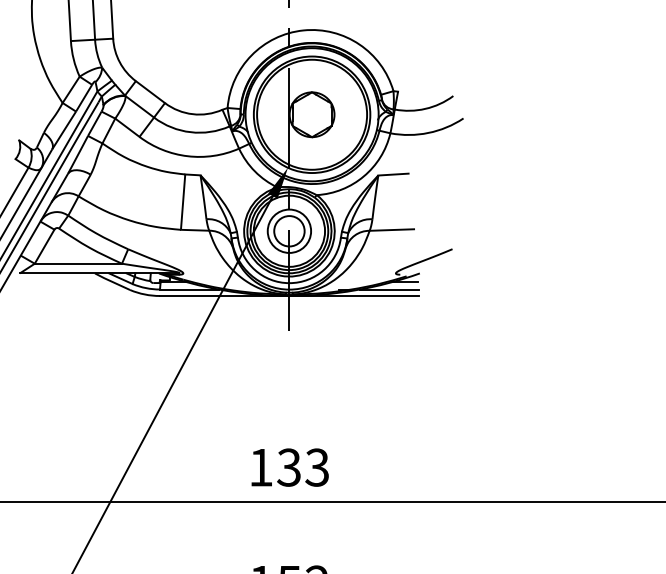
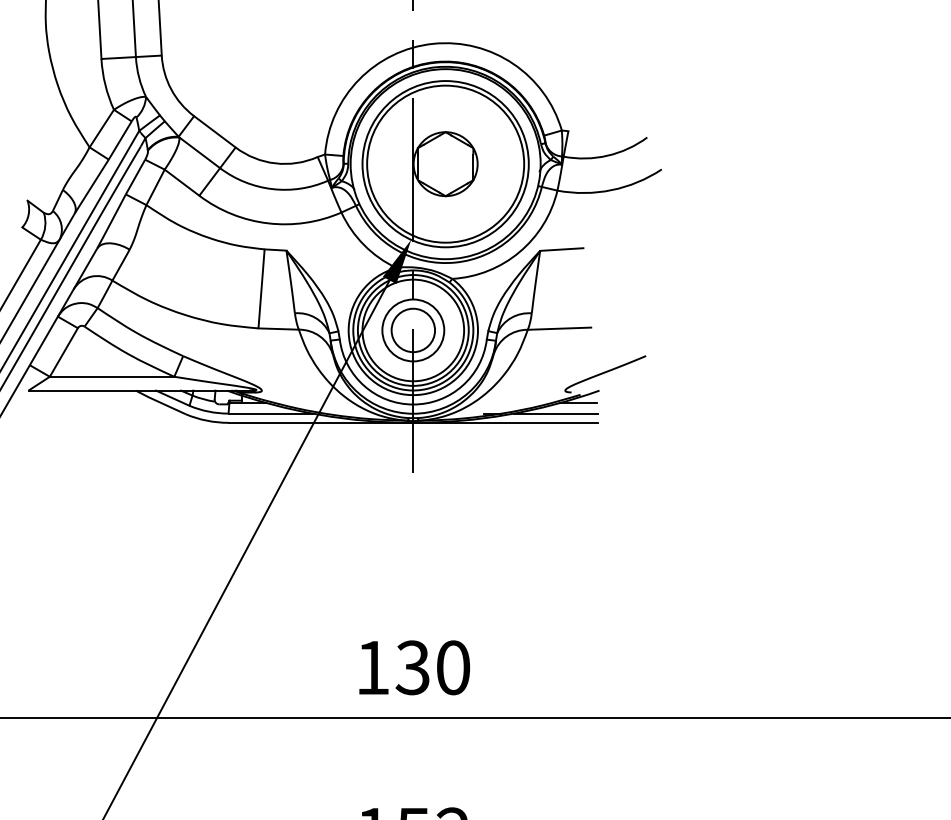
text: (316, 467) -> (452, 667), 133 -> 130

